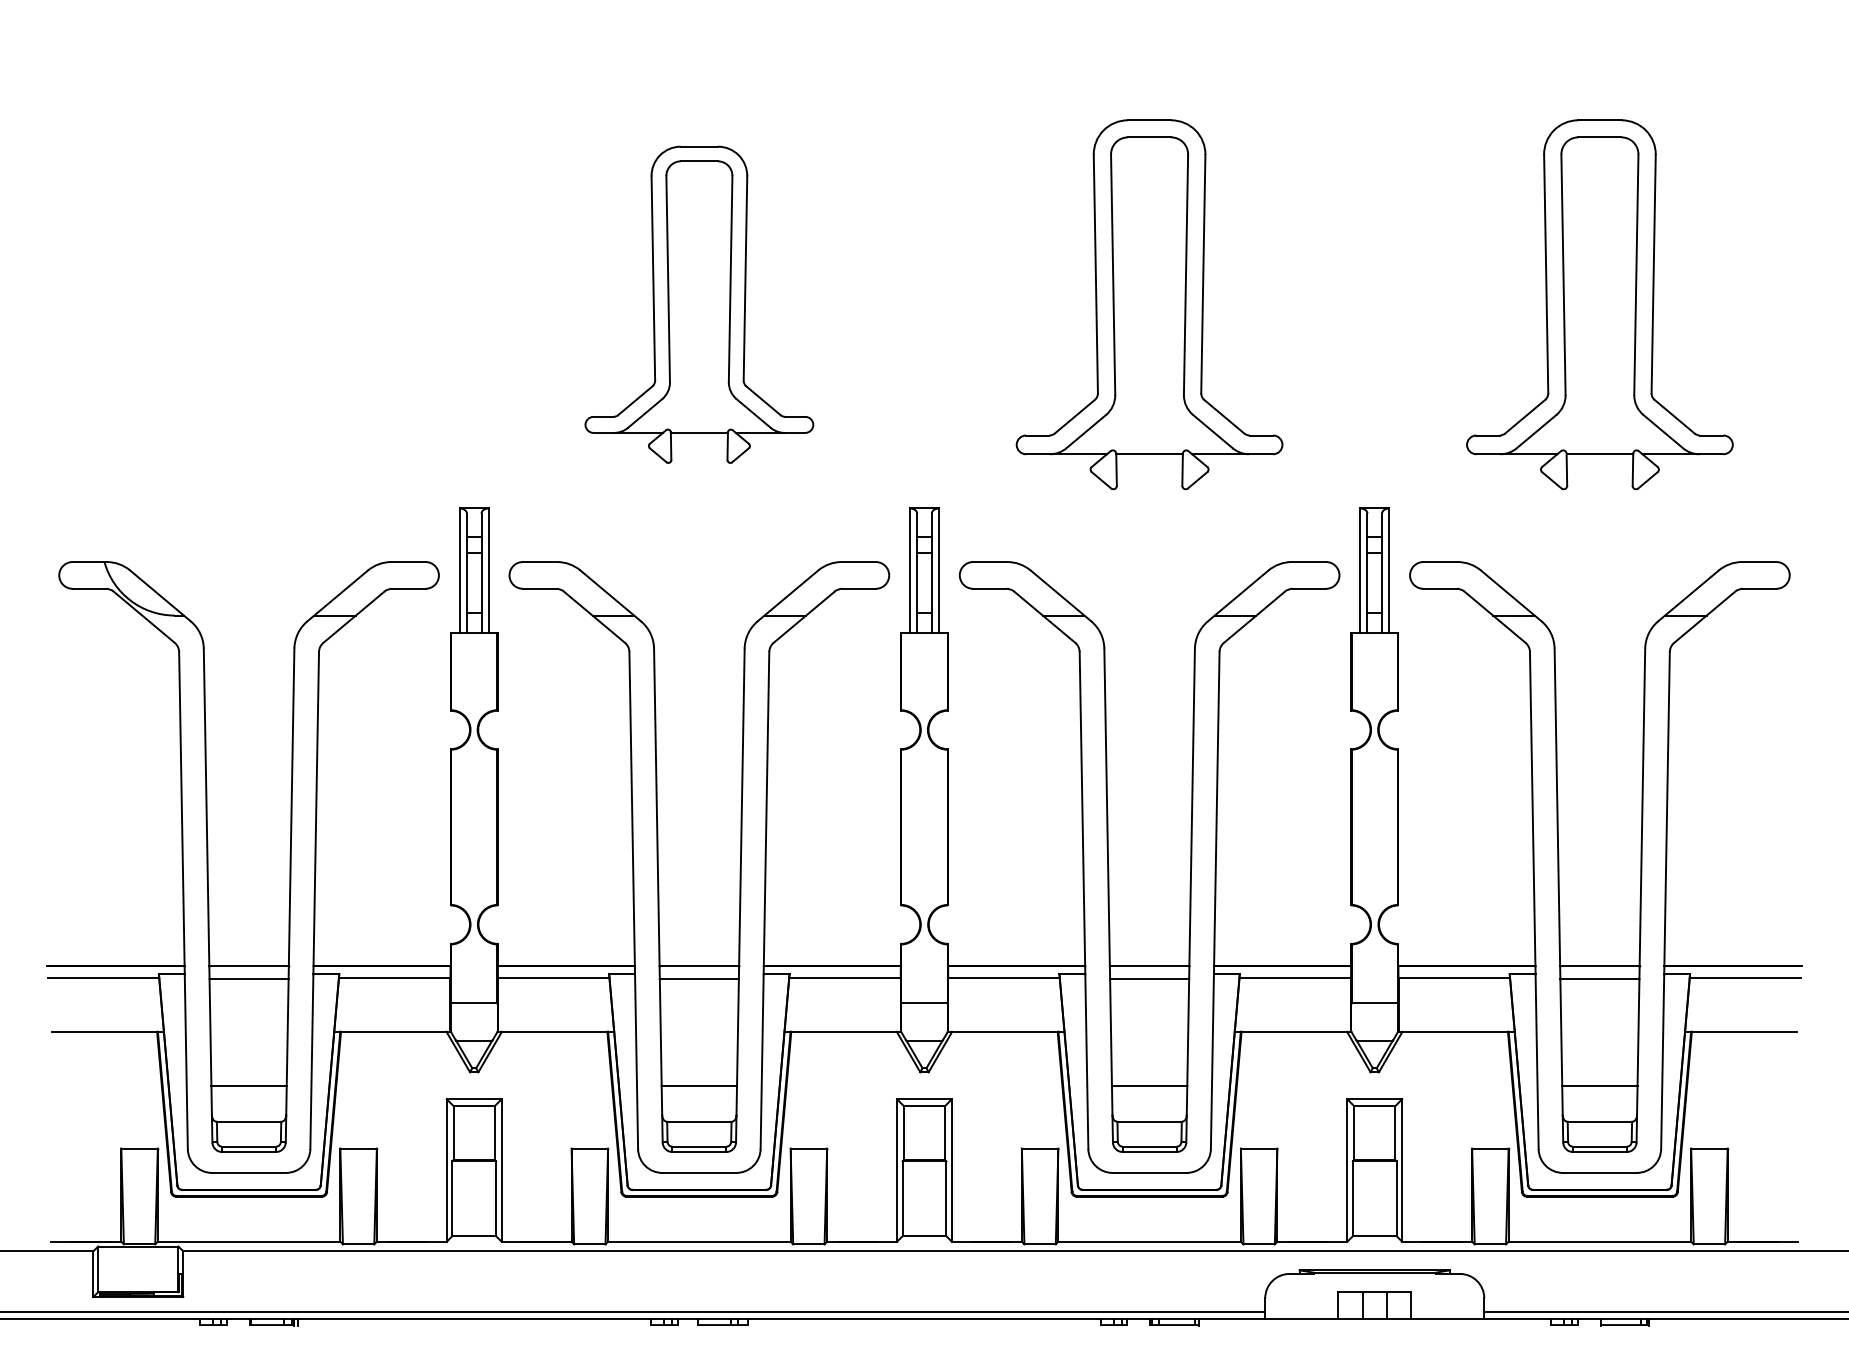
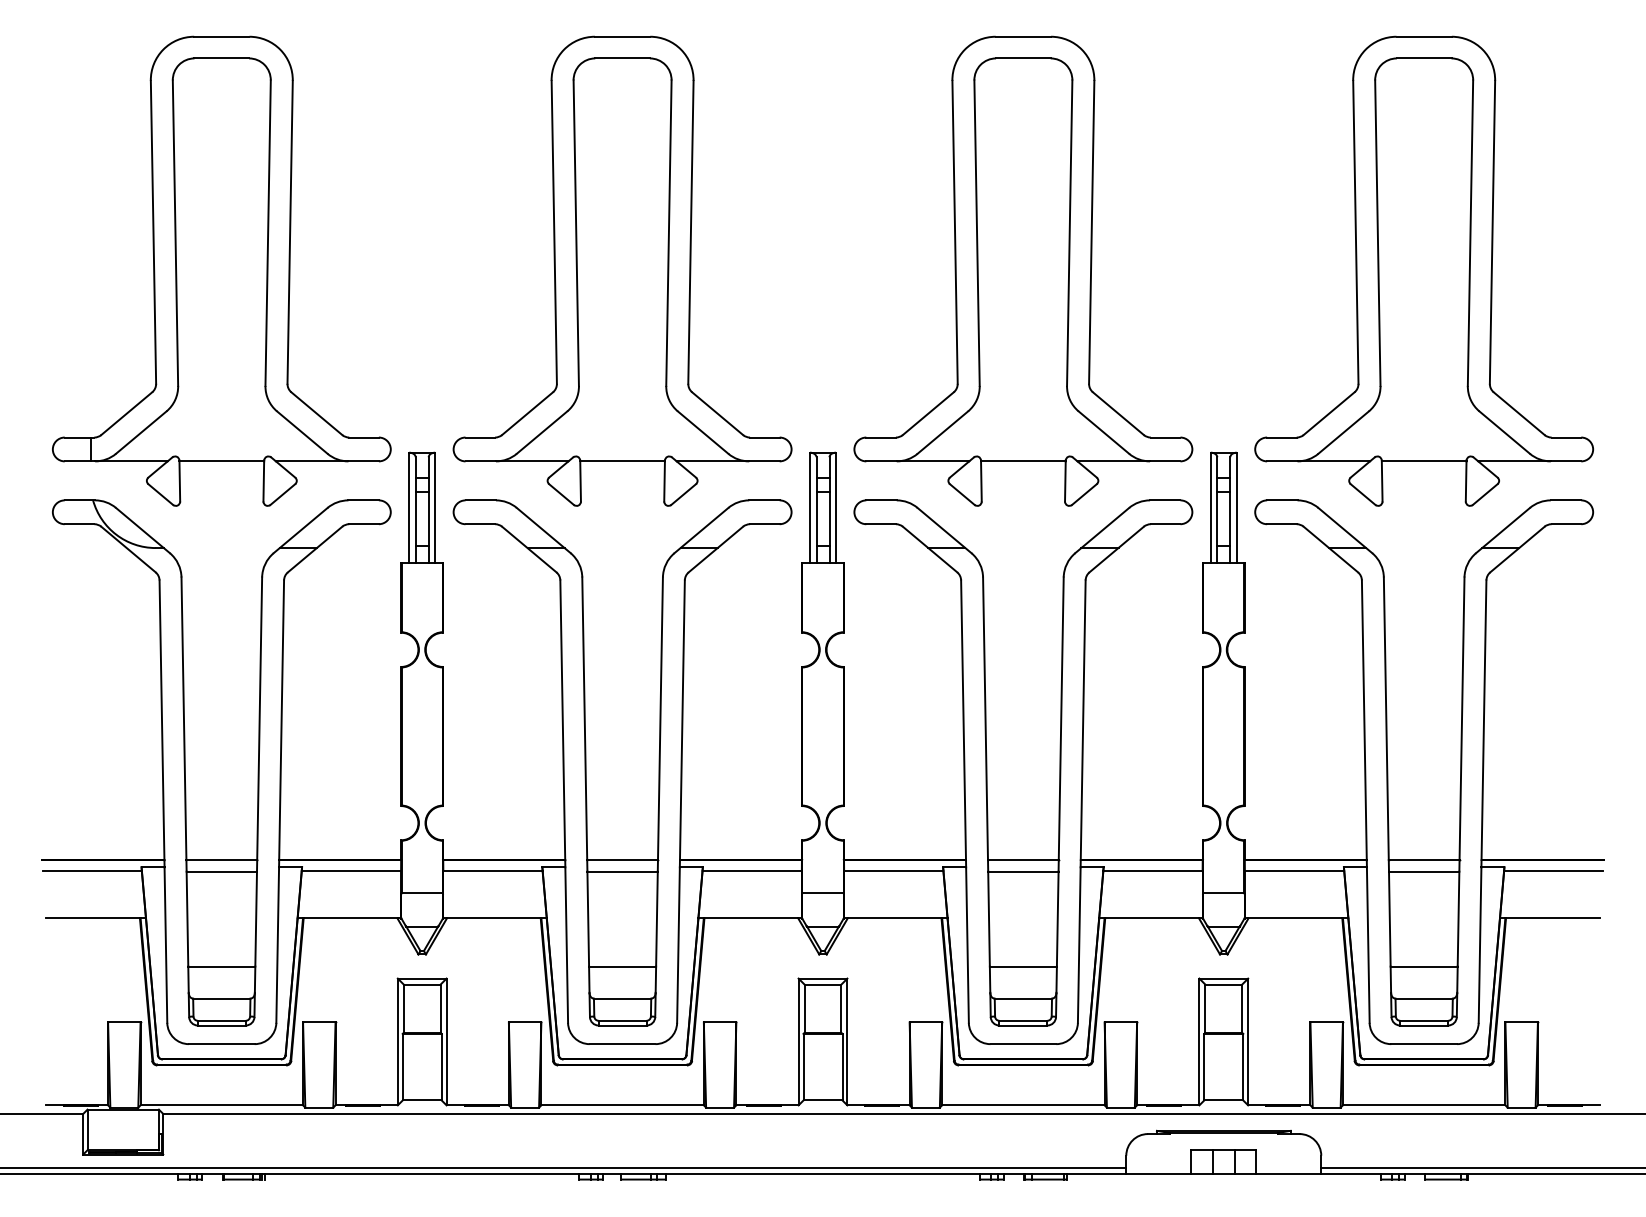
part: (248, 304) -> (221, 271), added
part: (699, 304) -> (622, 271), size x1.67
part: (1149, 304) -> (1023, 271), size x1.43
part: (1599, 304) -> (1423, 271), size x1.43

